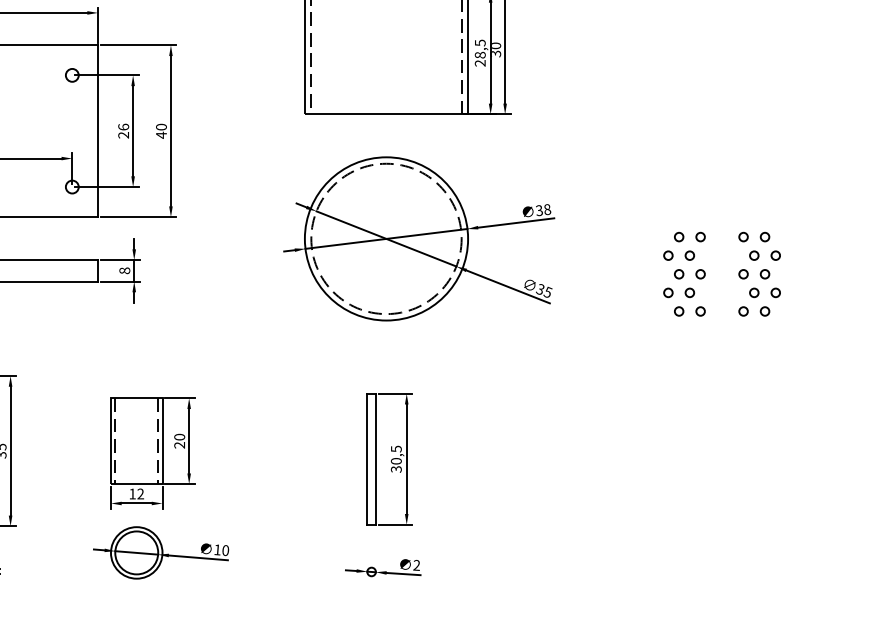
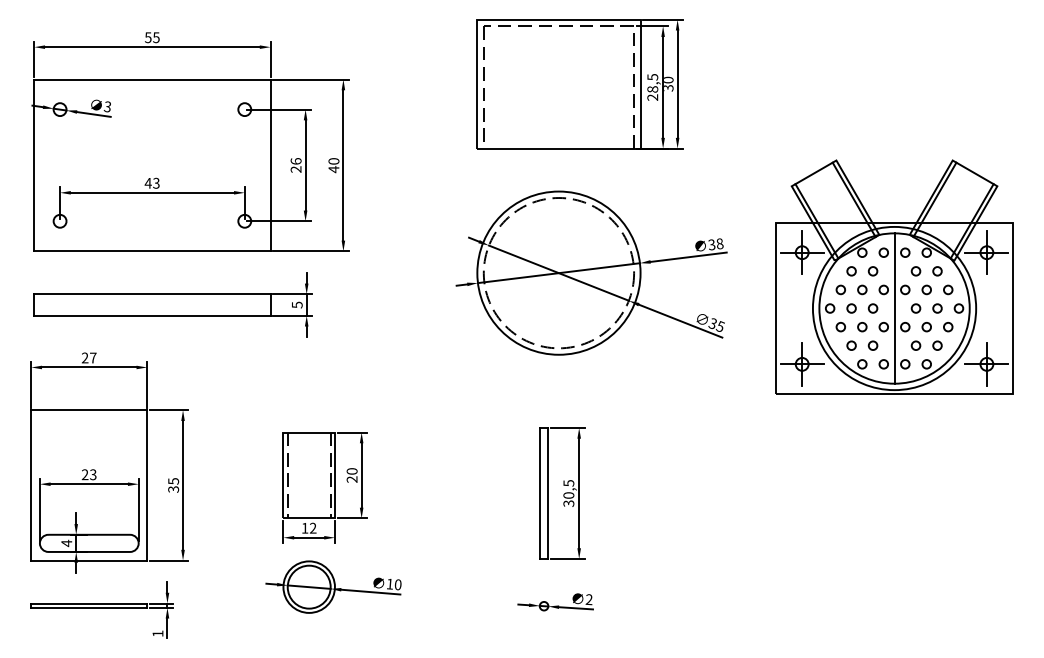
part: (722, 242) -> (894, 276), added
text: (124, 270) -> (296, 304), 8 -> 5

